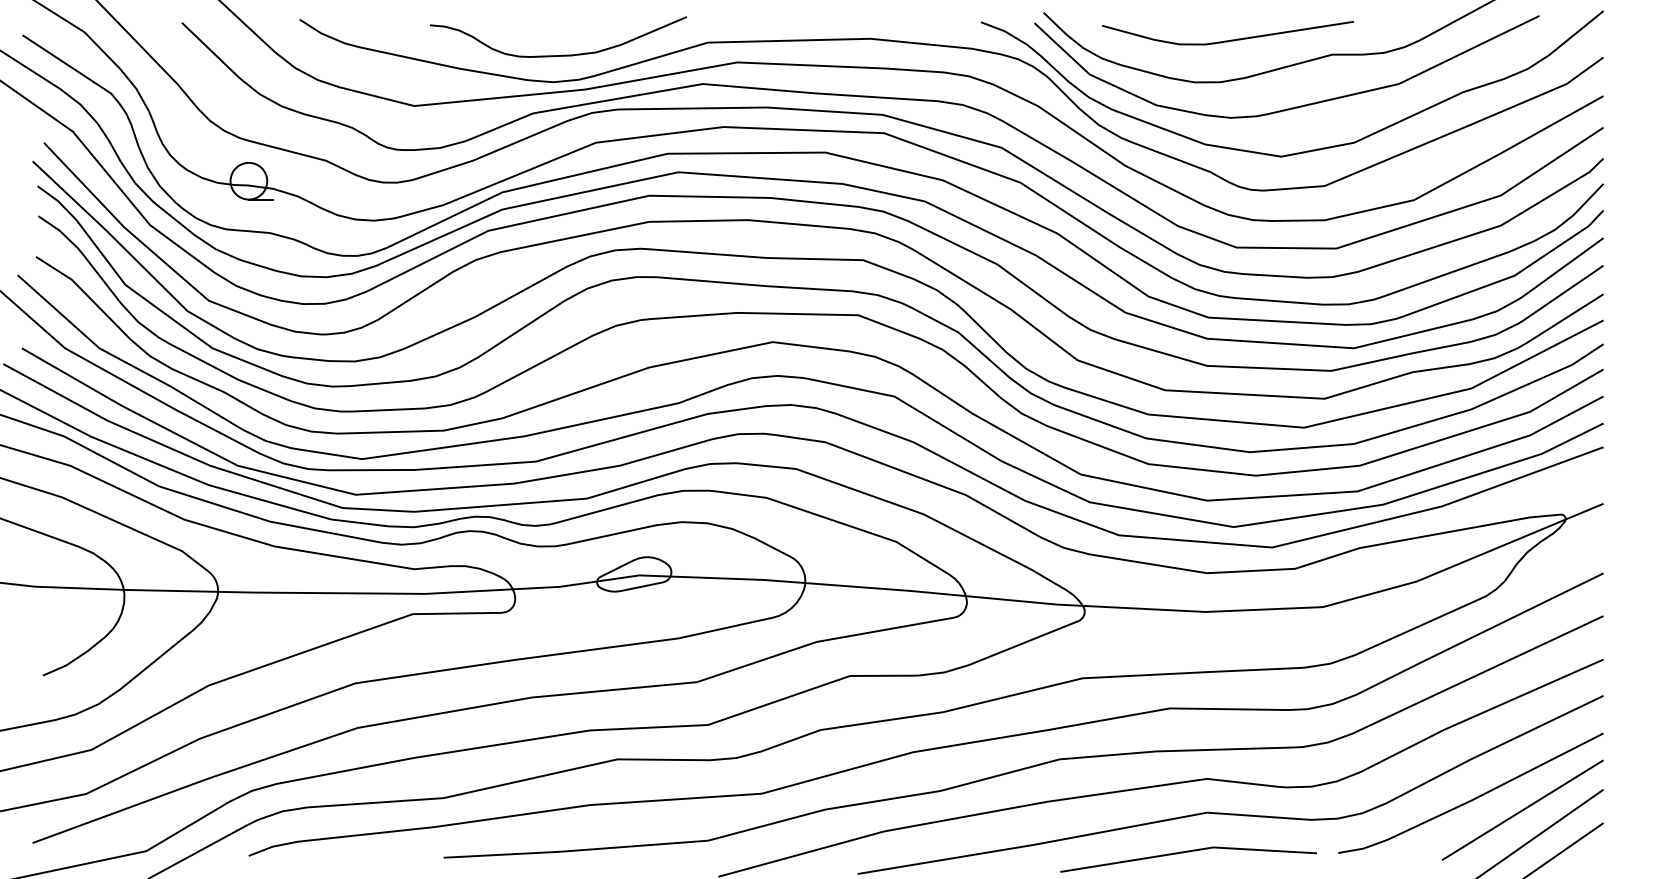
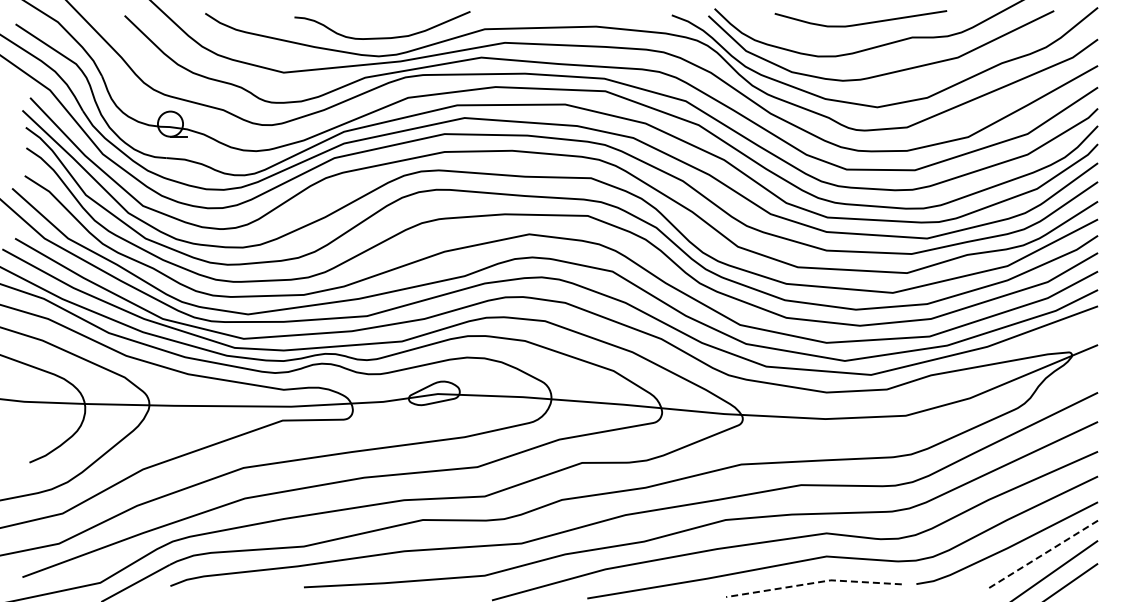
curve: (1227, 40) -> (860, 23), moved
line: (1522, 811) -> (1042, 555), solid -> dashed
line: (1187, 852) -> (813, 583), solid -> dashed

